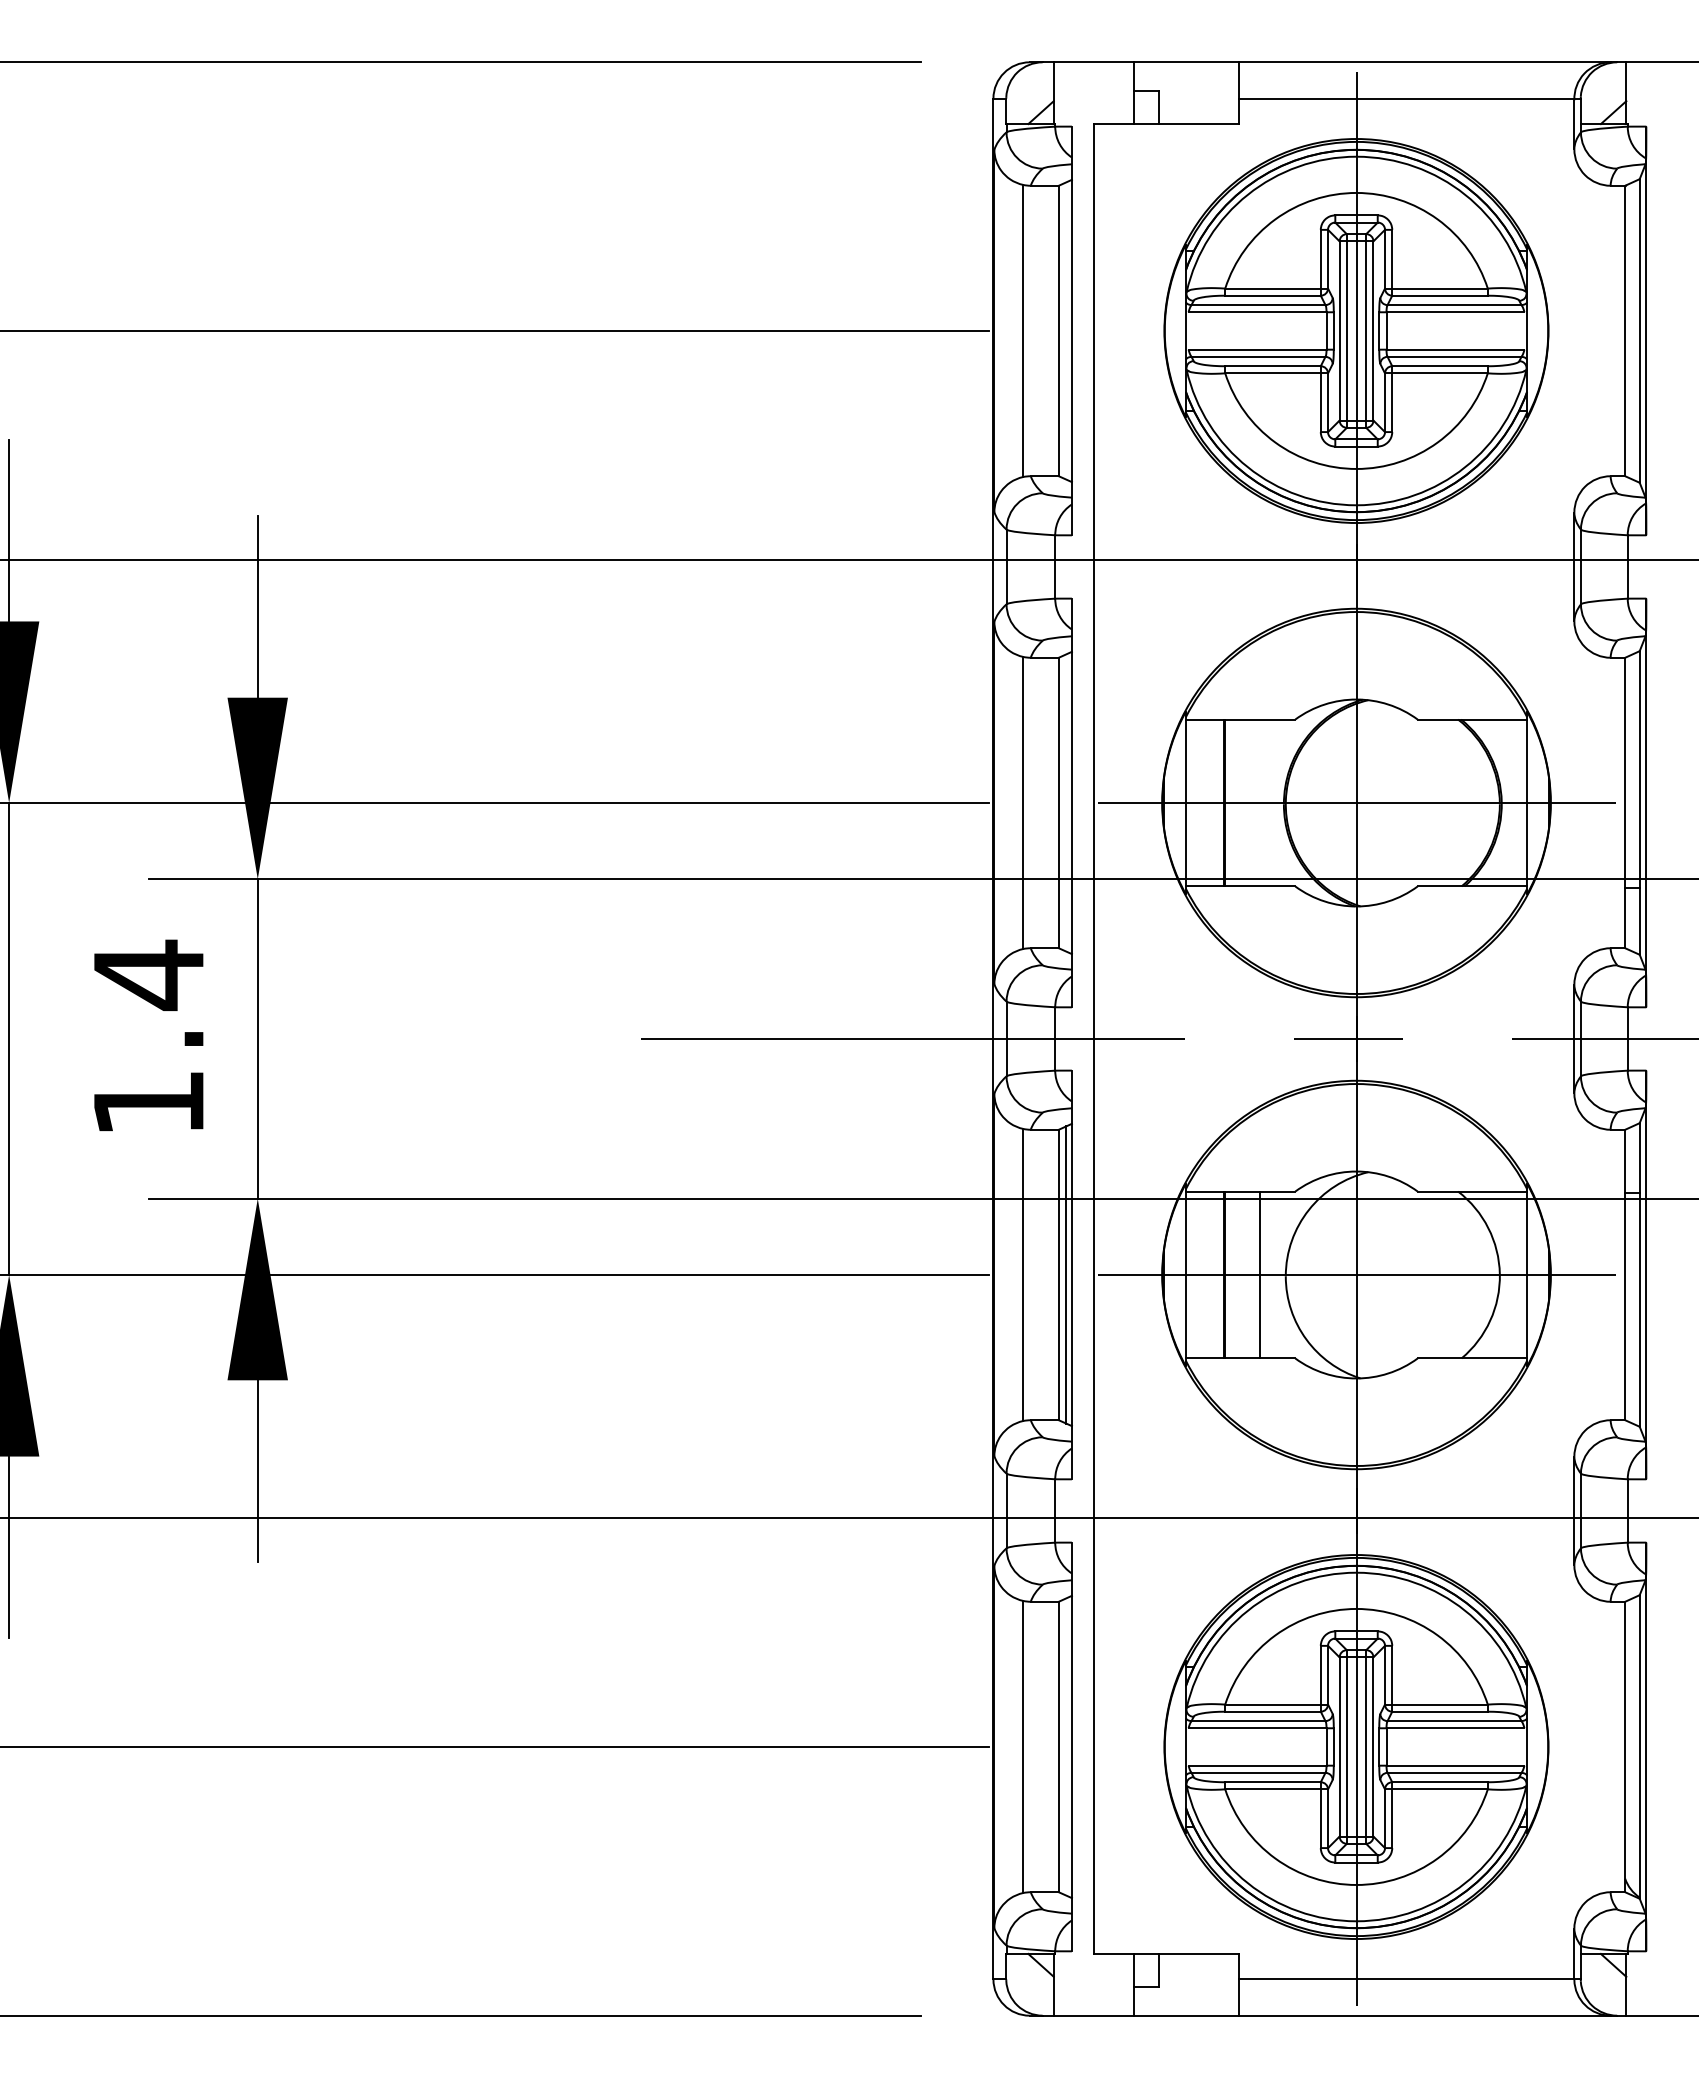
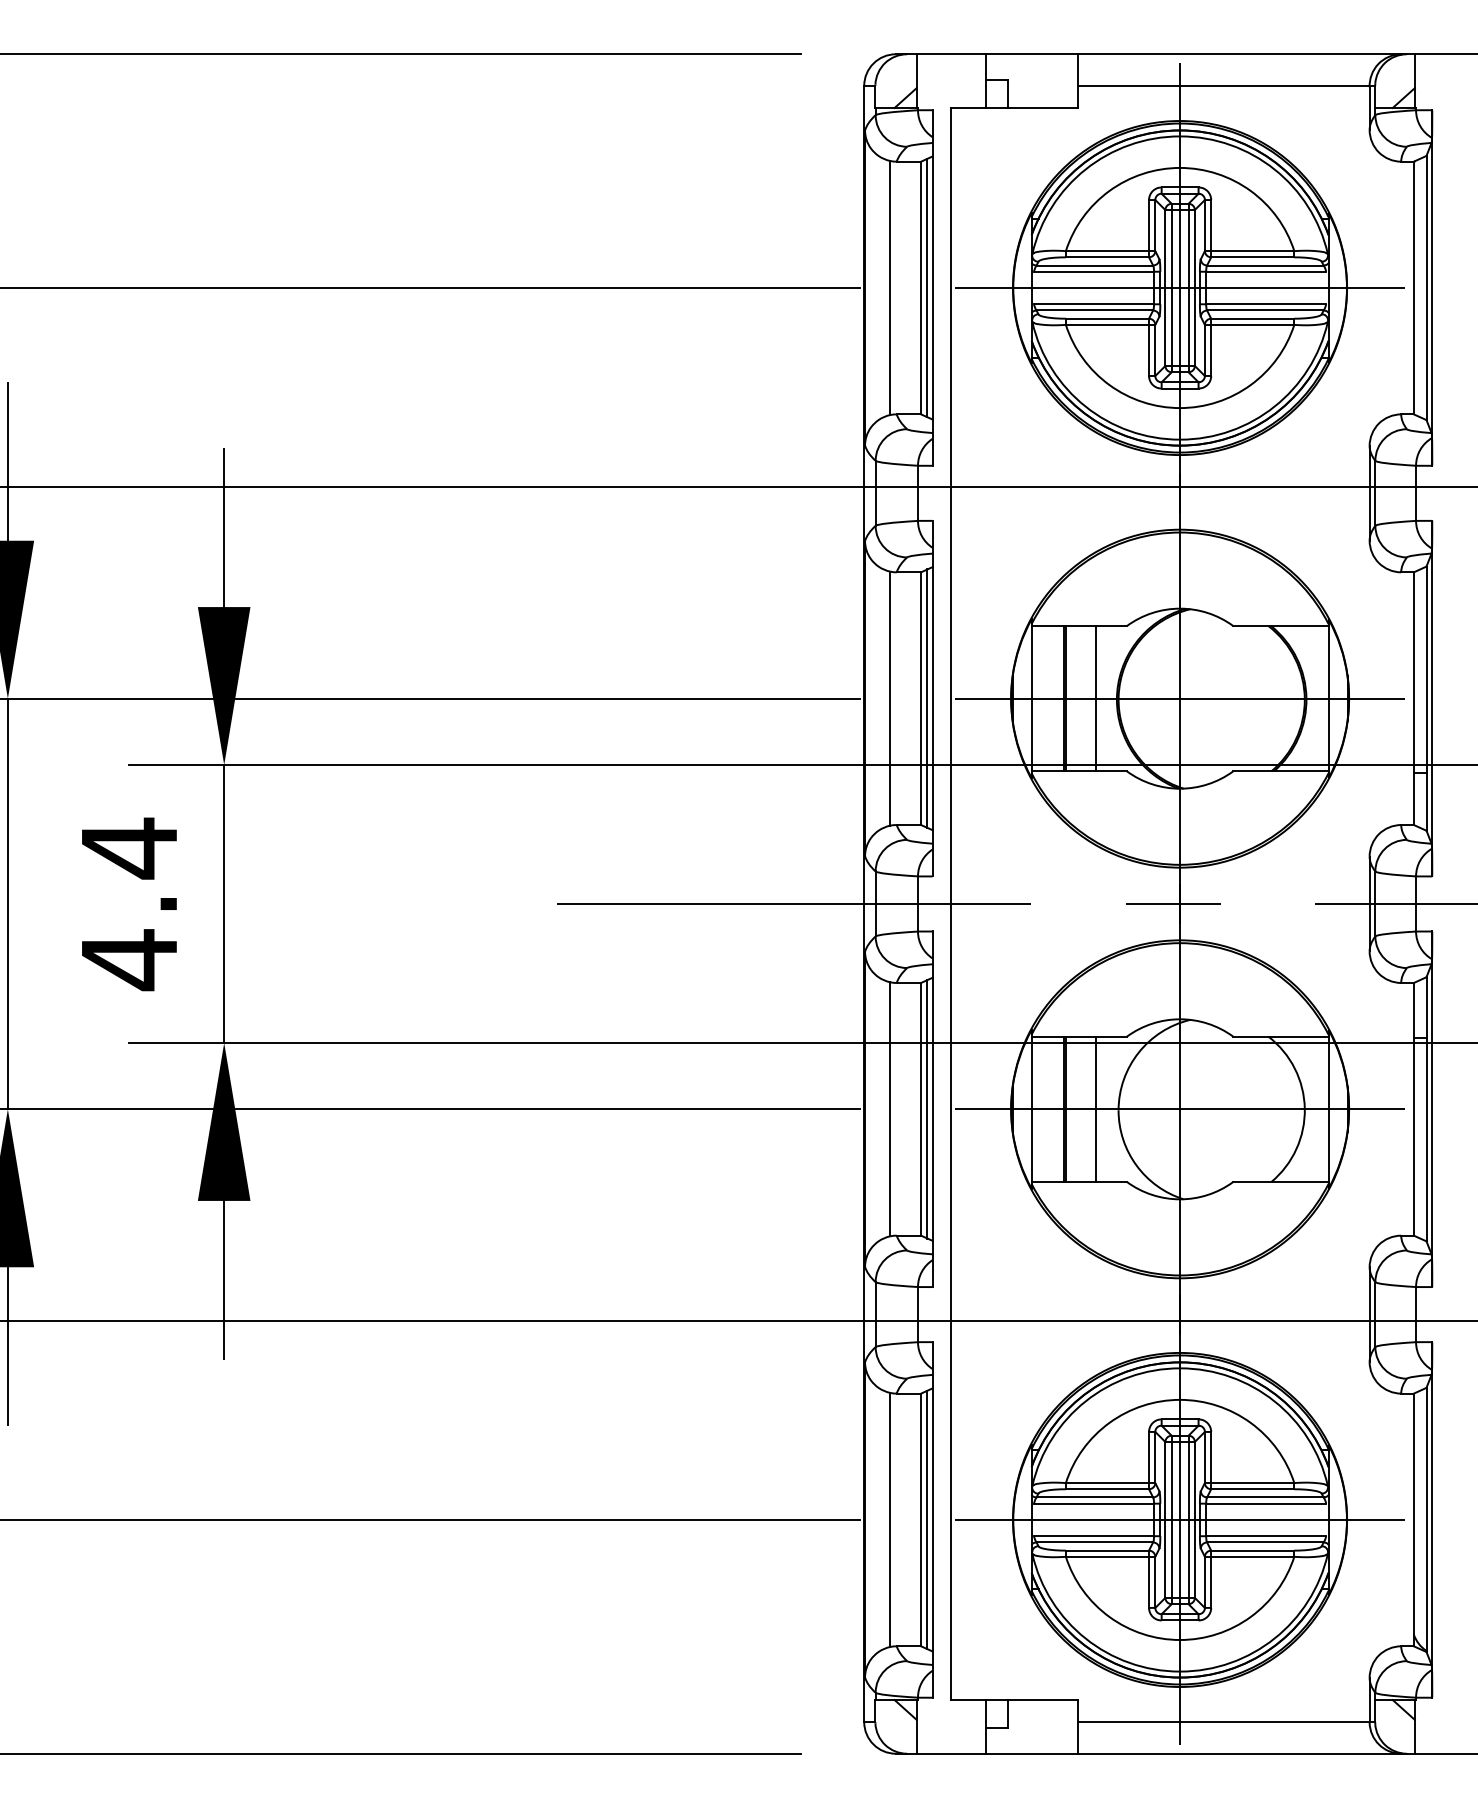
line: (1066, 330) -> (927, 287), added
line: (1356, 331) -> (1180, 288), added
line: (1066, 802) -> (927, 698), added
line: (1259, 802) -> (1095, 698), added
text: (148, 1103) -> (129, 960), 1.4 -> 4.4
line: (1066, 1746) -> (927, 1519), added
line: (1356, 1747) -> (1180, 1520), added

